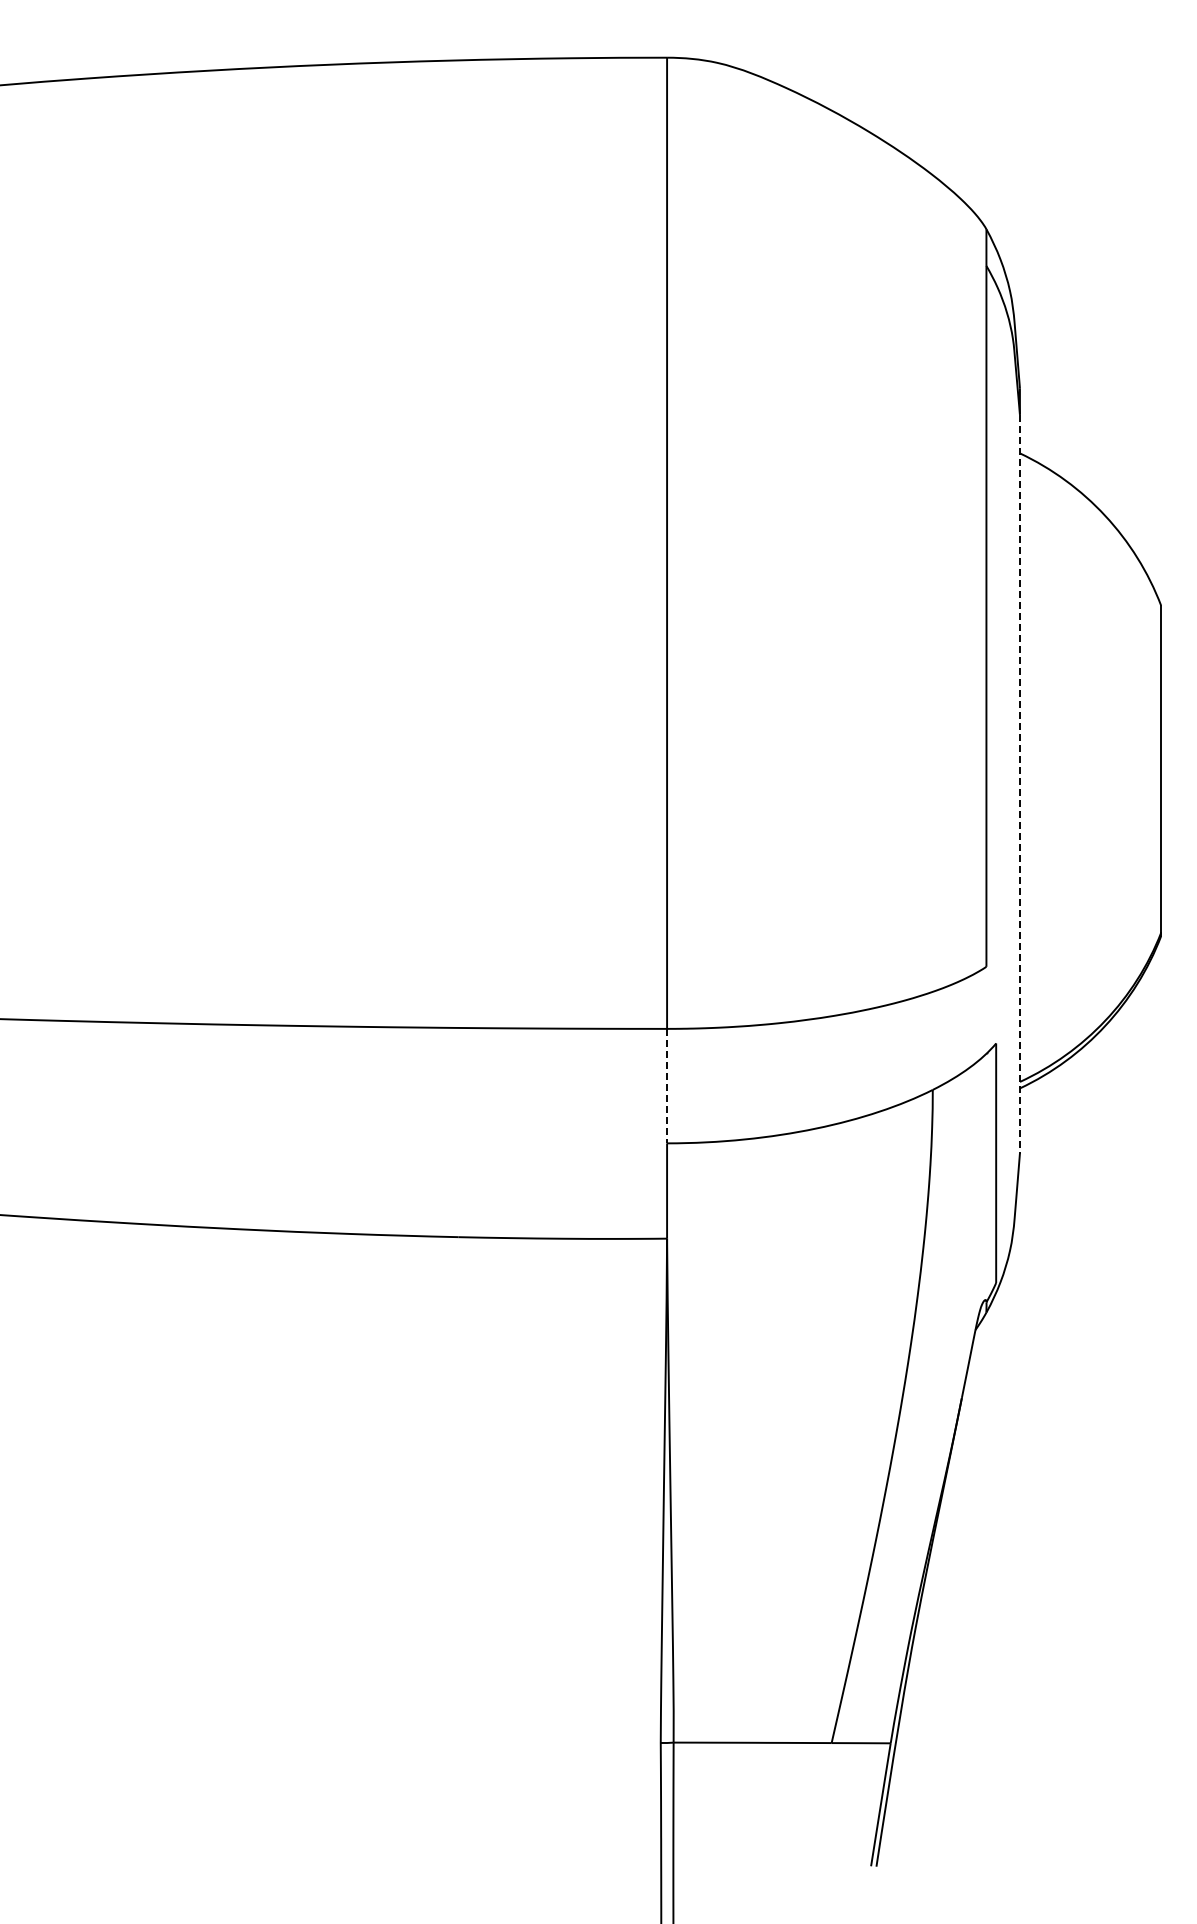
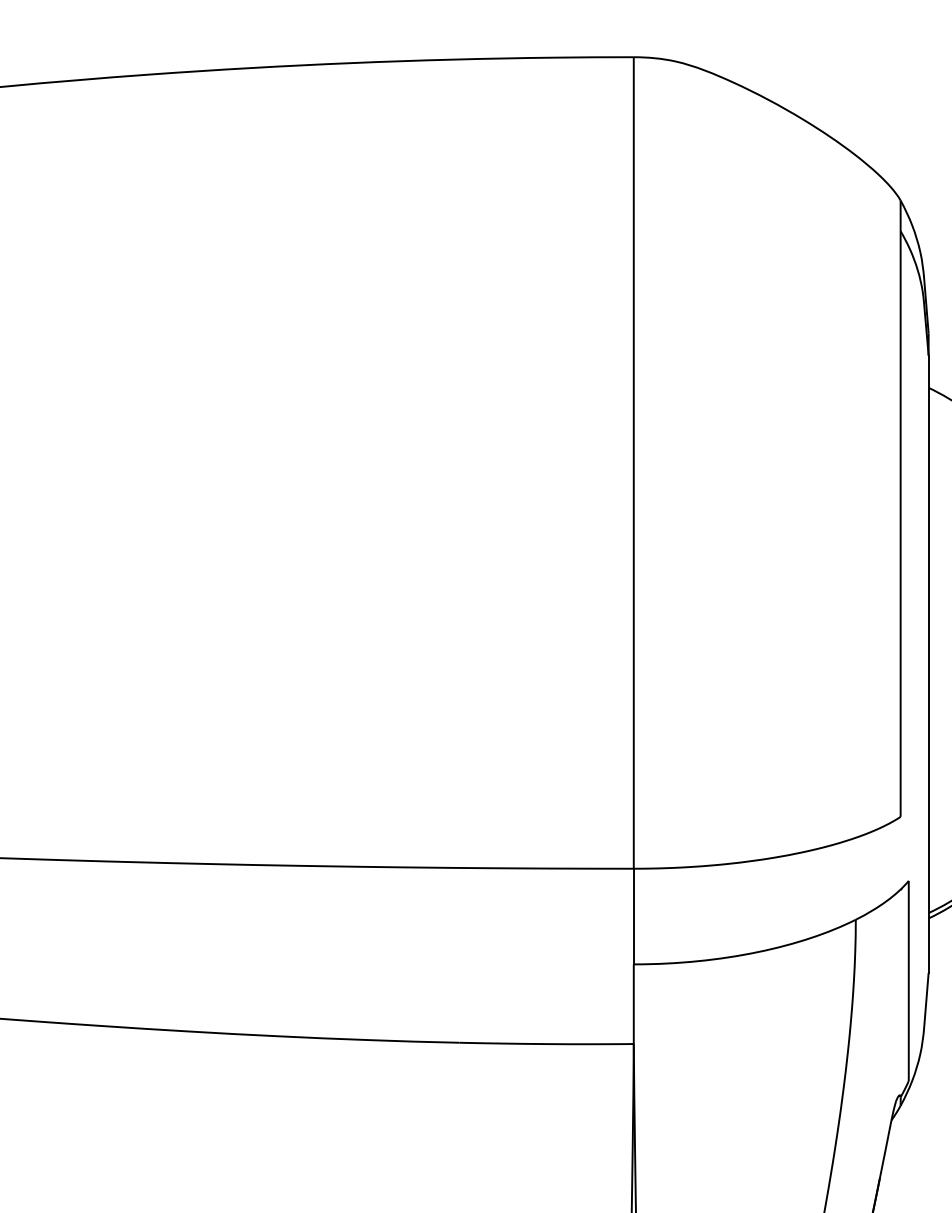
line: (1019, 784) -> (928, 664), dashed -> solid
line: (667, 1086) -> (634, 916), dashed -> solid

